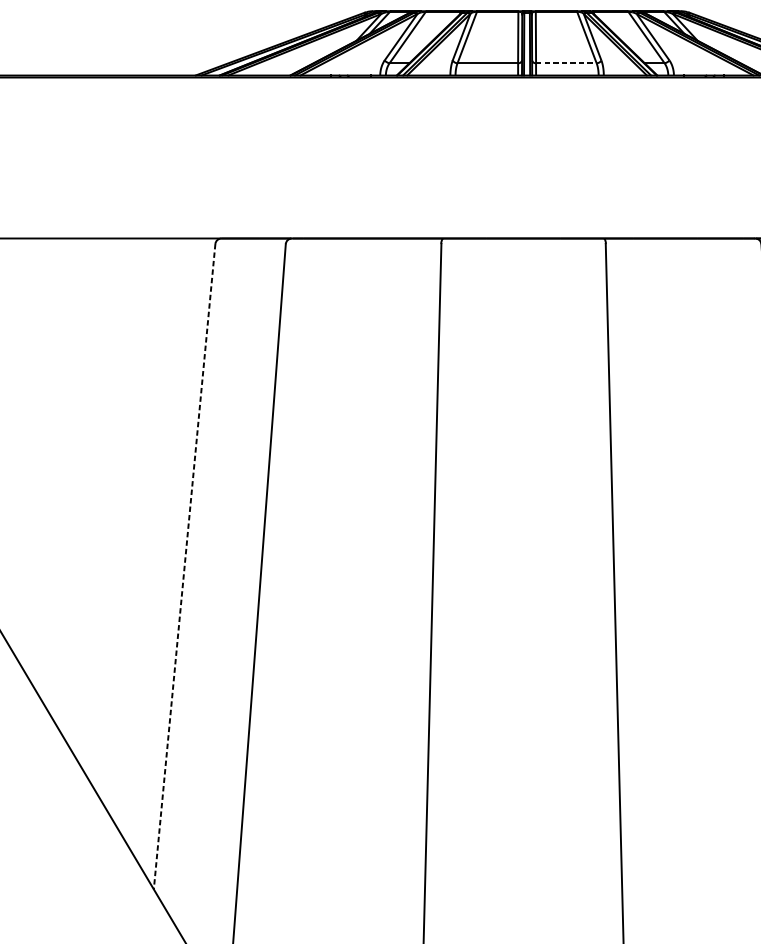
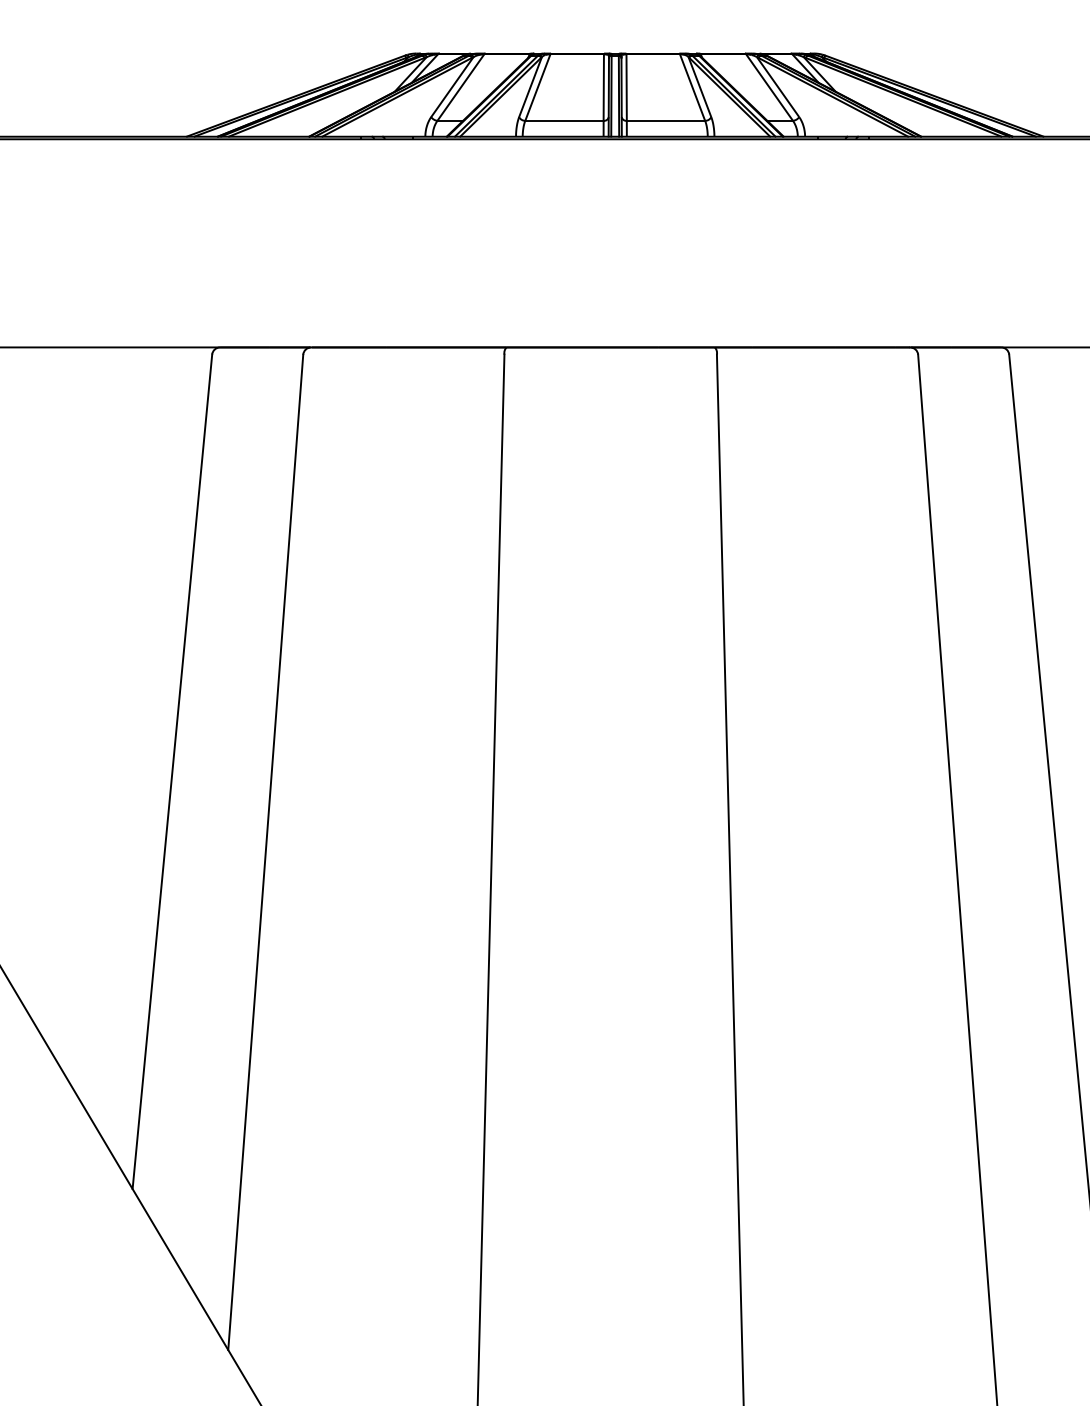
line: (566, 62) -> (666, 120), dashed -> solid
line: (184, 567) -> (172, 772), dashed -> solid

